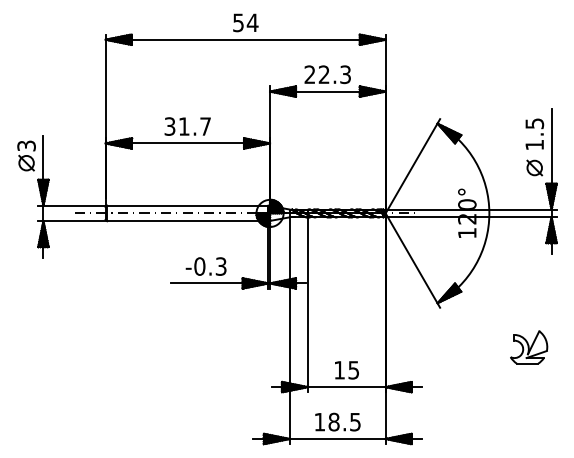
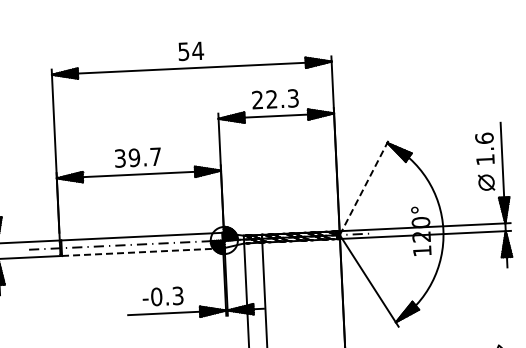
text: (534, 123) -> (484, 138), 1.5 -> 1.6
text: (183, 126) -> (133, 157), 31.7 -> 39.7
line: (413, 165) -> (365, 185), solid -> dashed
line: (187, 221) -> (142, 252), solid -> dashed

